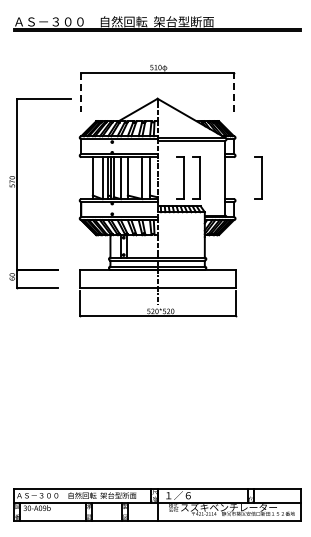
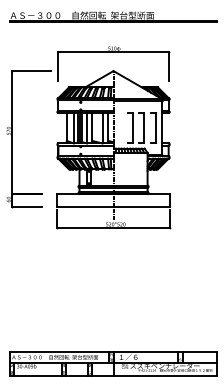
line: (81, 92) -> (58, 66), dashed -> solid
line: (234, 92) -> (168, 66), dashed -> solid
part: (258, 177) -> (153, 127), moved

